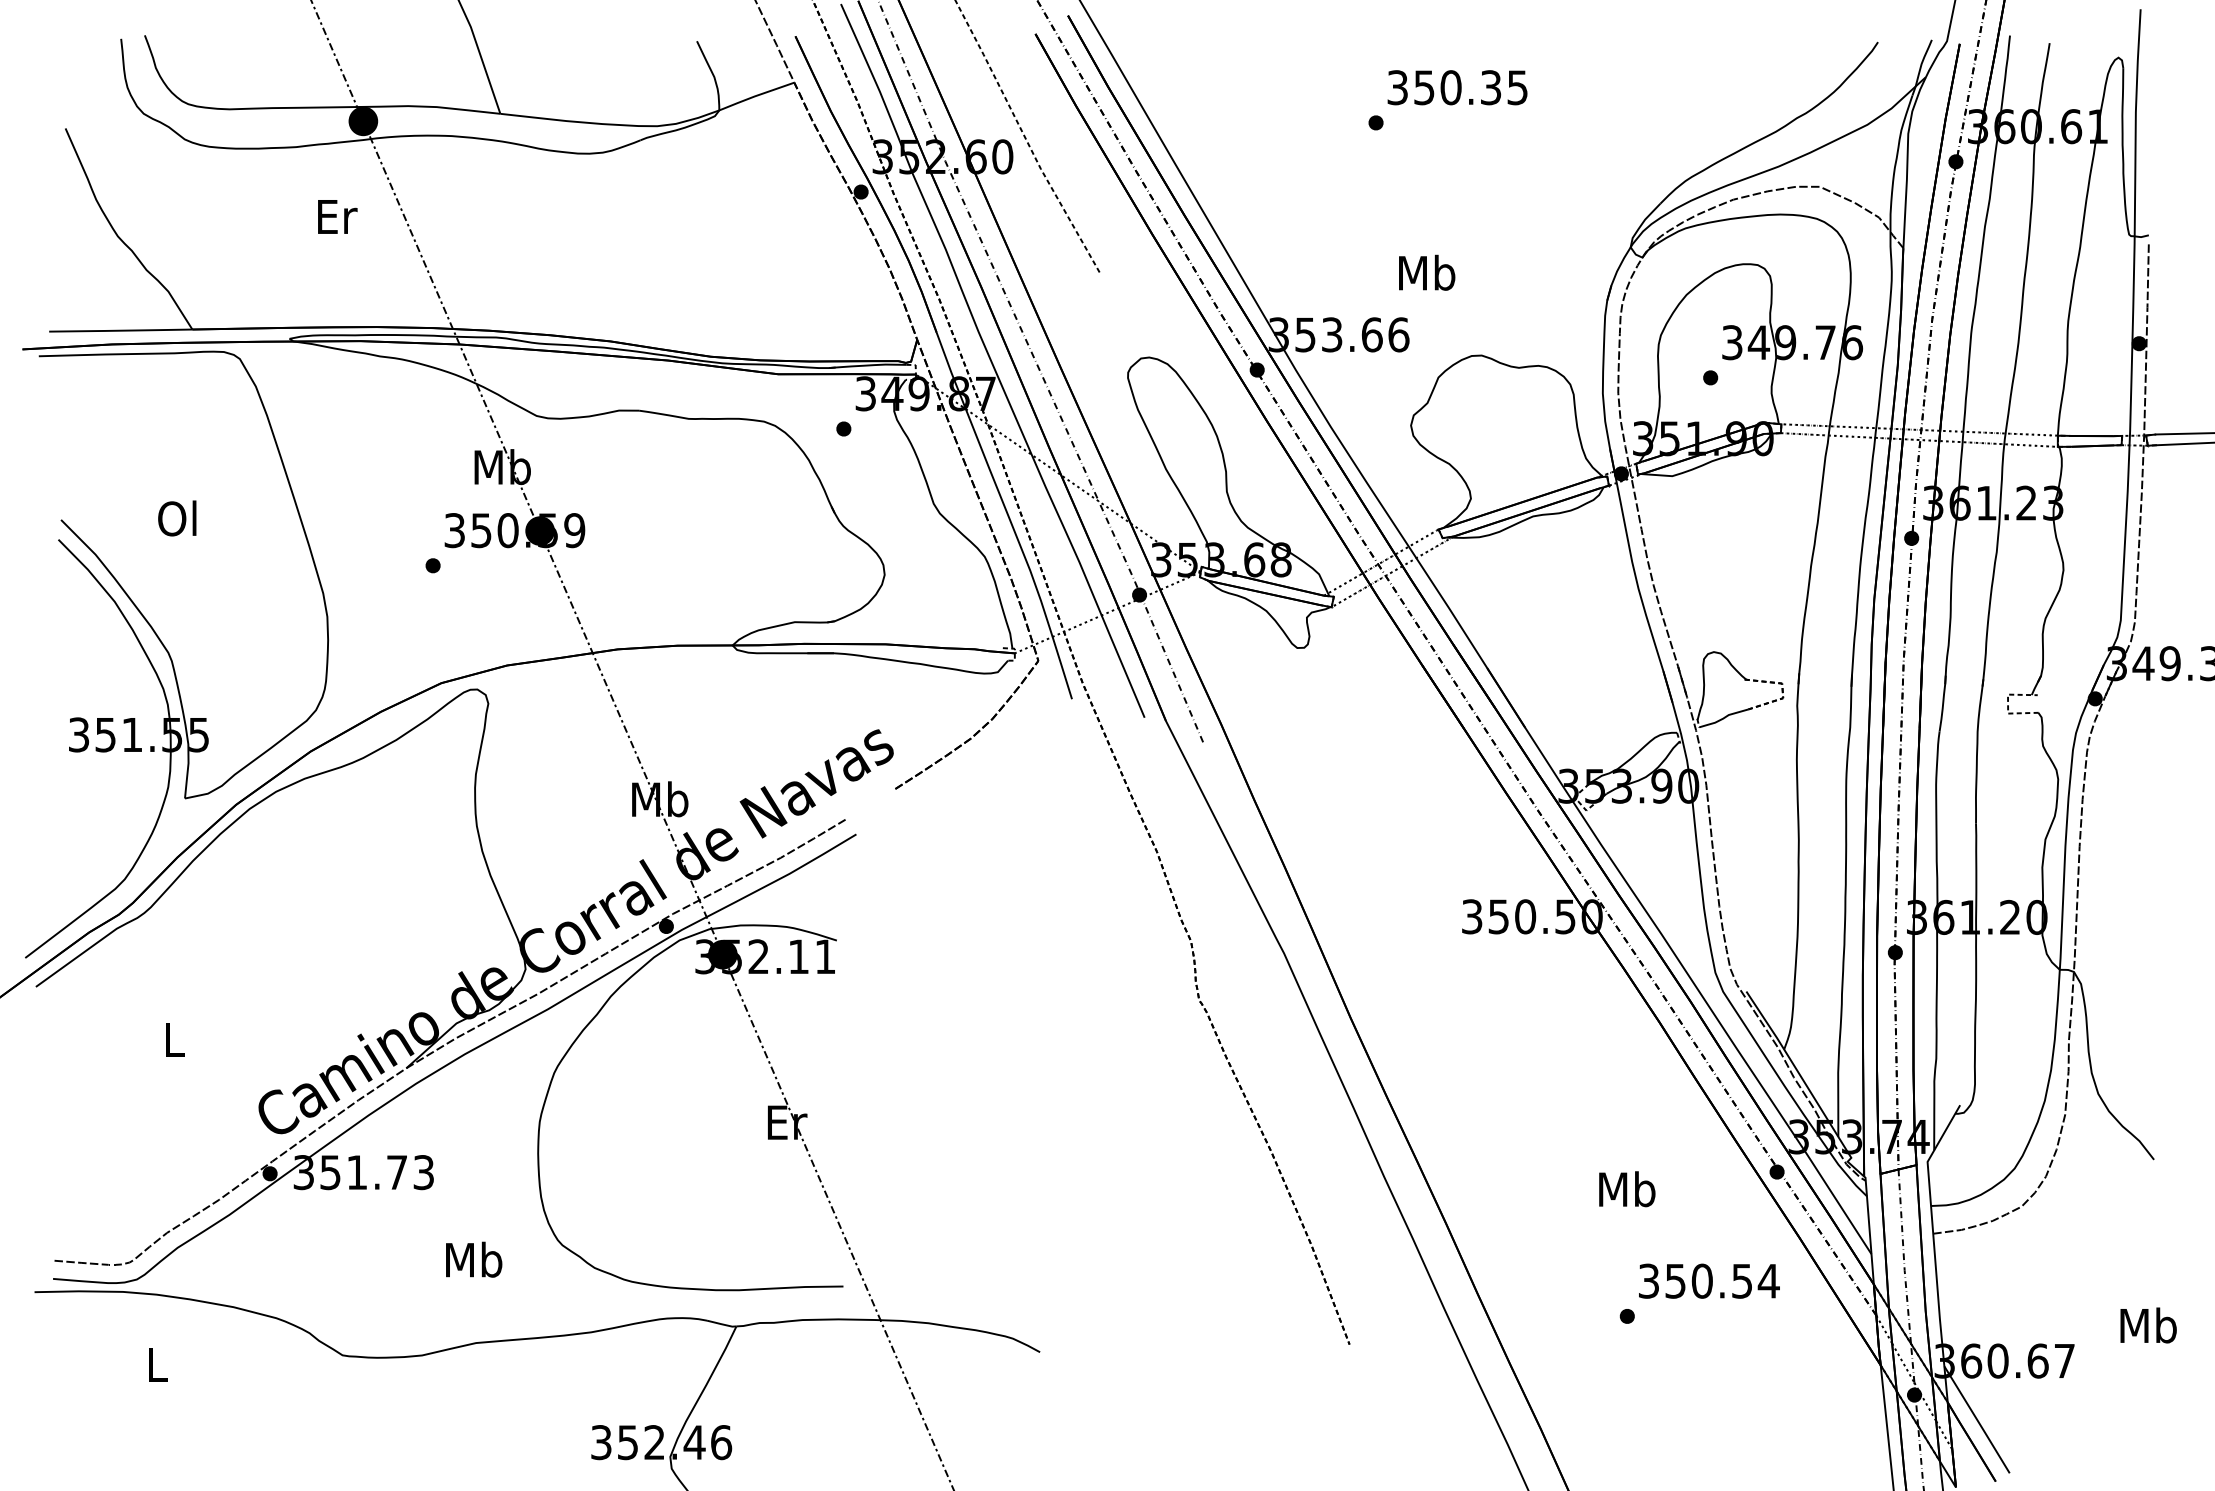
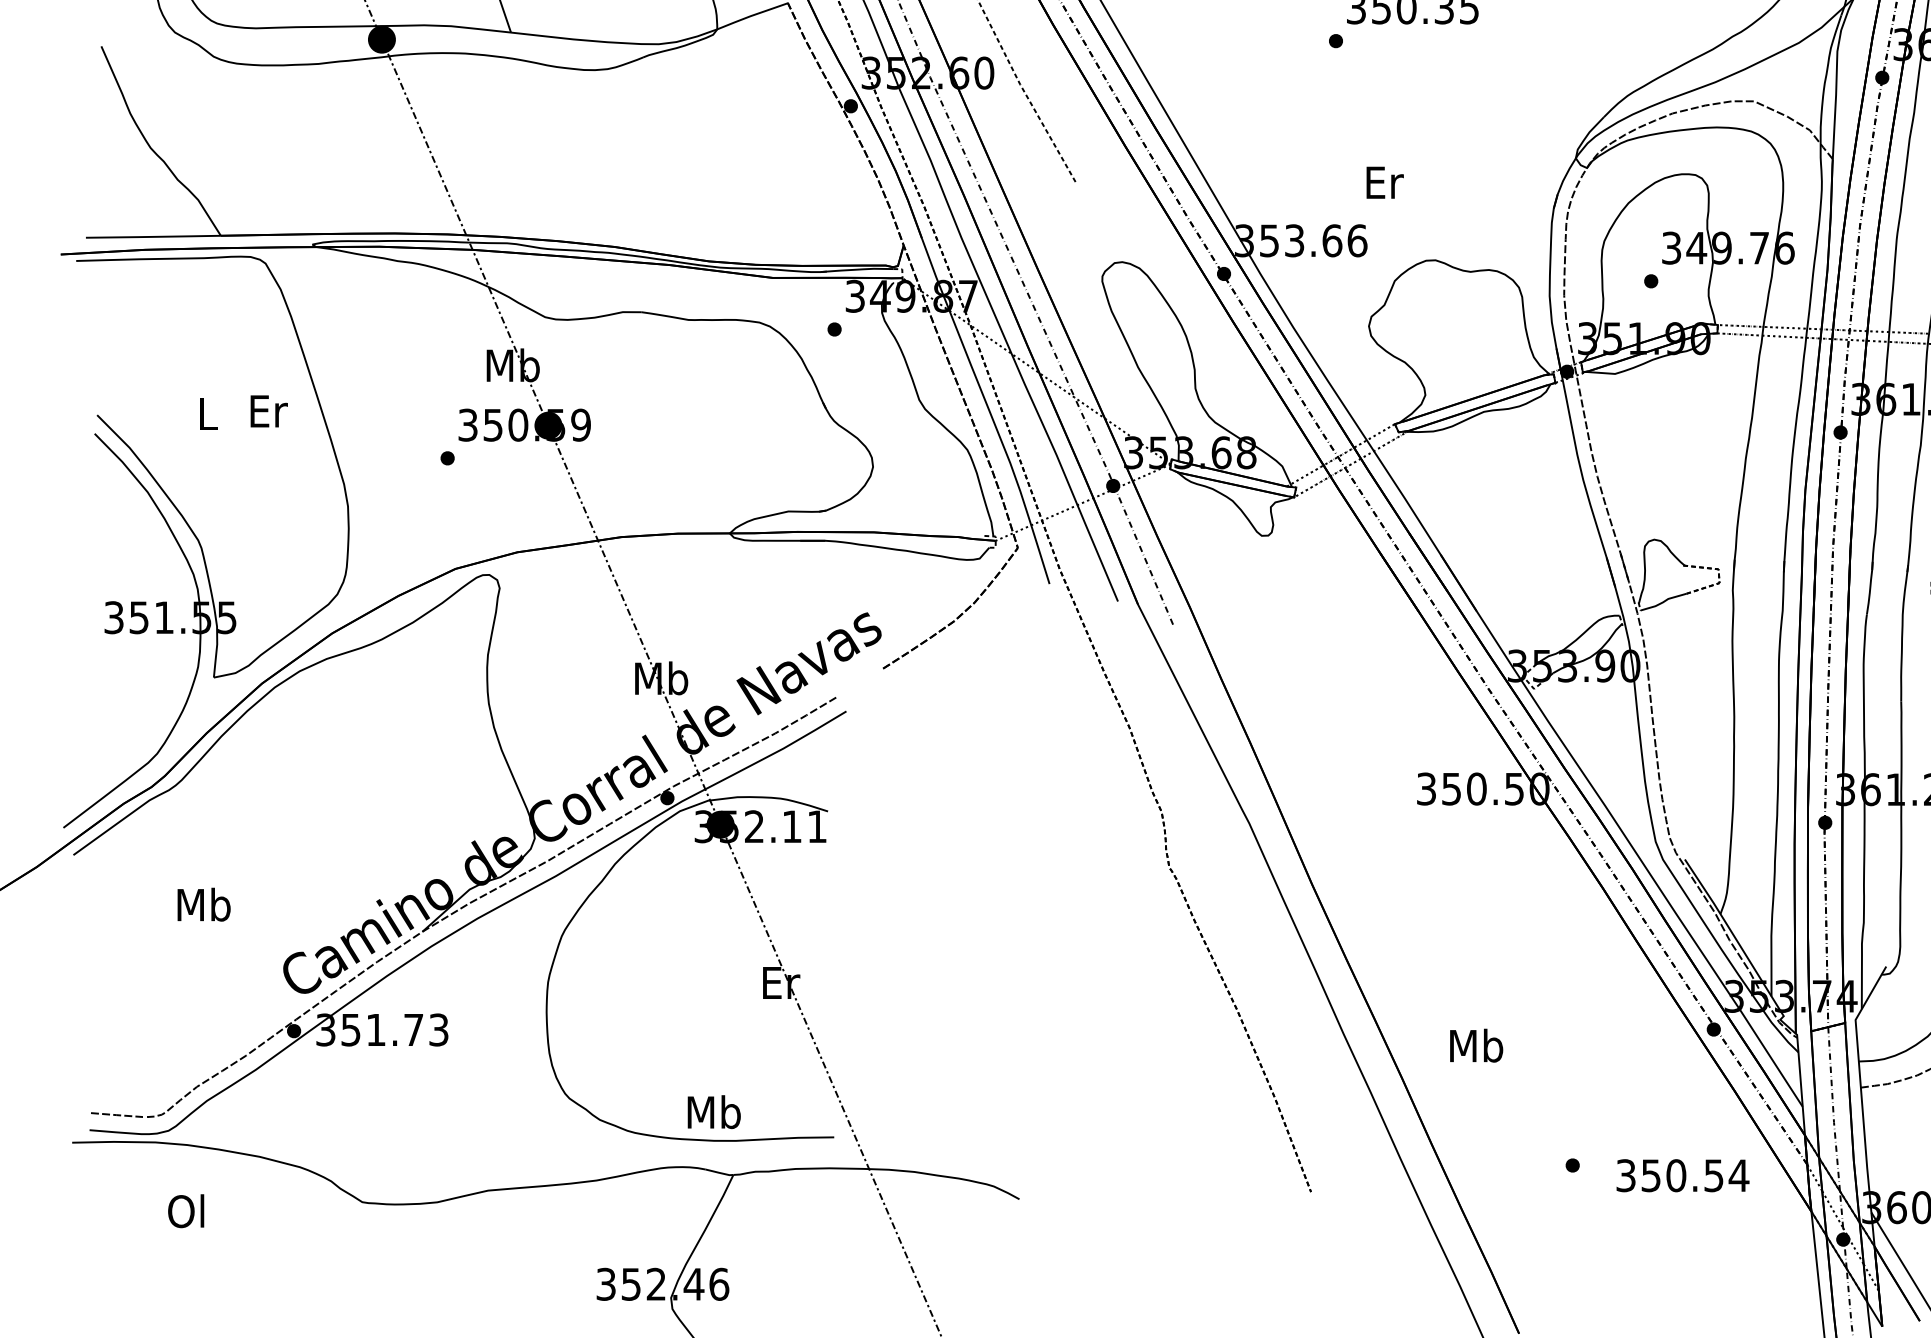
text: (337, 216) -> (269, 410), moved
text: (1427, 272) -> (1384, 182), Mb -> Er
text: (177, 518) -> (206, 413), Ol -> L
text: (174, 1039) -> (204, 904), L -> Mb
text: (1627, 1189) -> (1476, 1045), moved
text: (474, 1259) -> (714, 1111), moved
text: (1709, 1280) -> (1683, 1175), moved
text: (155, 1364) -> (186, 1210), L -> Ol

